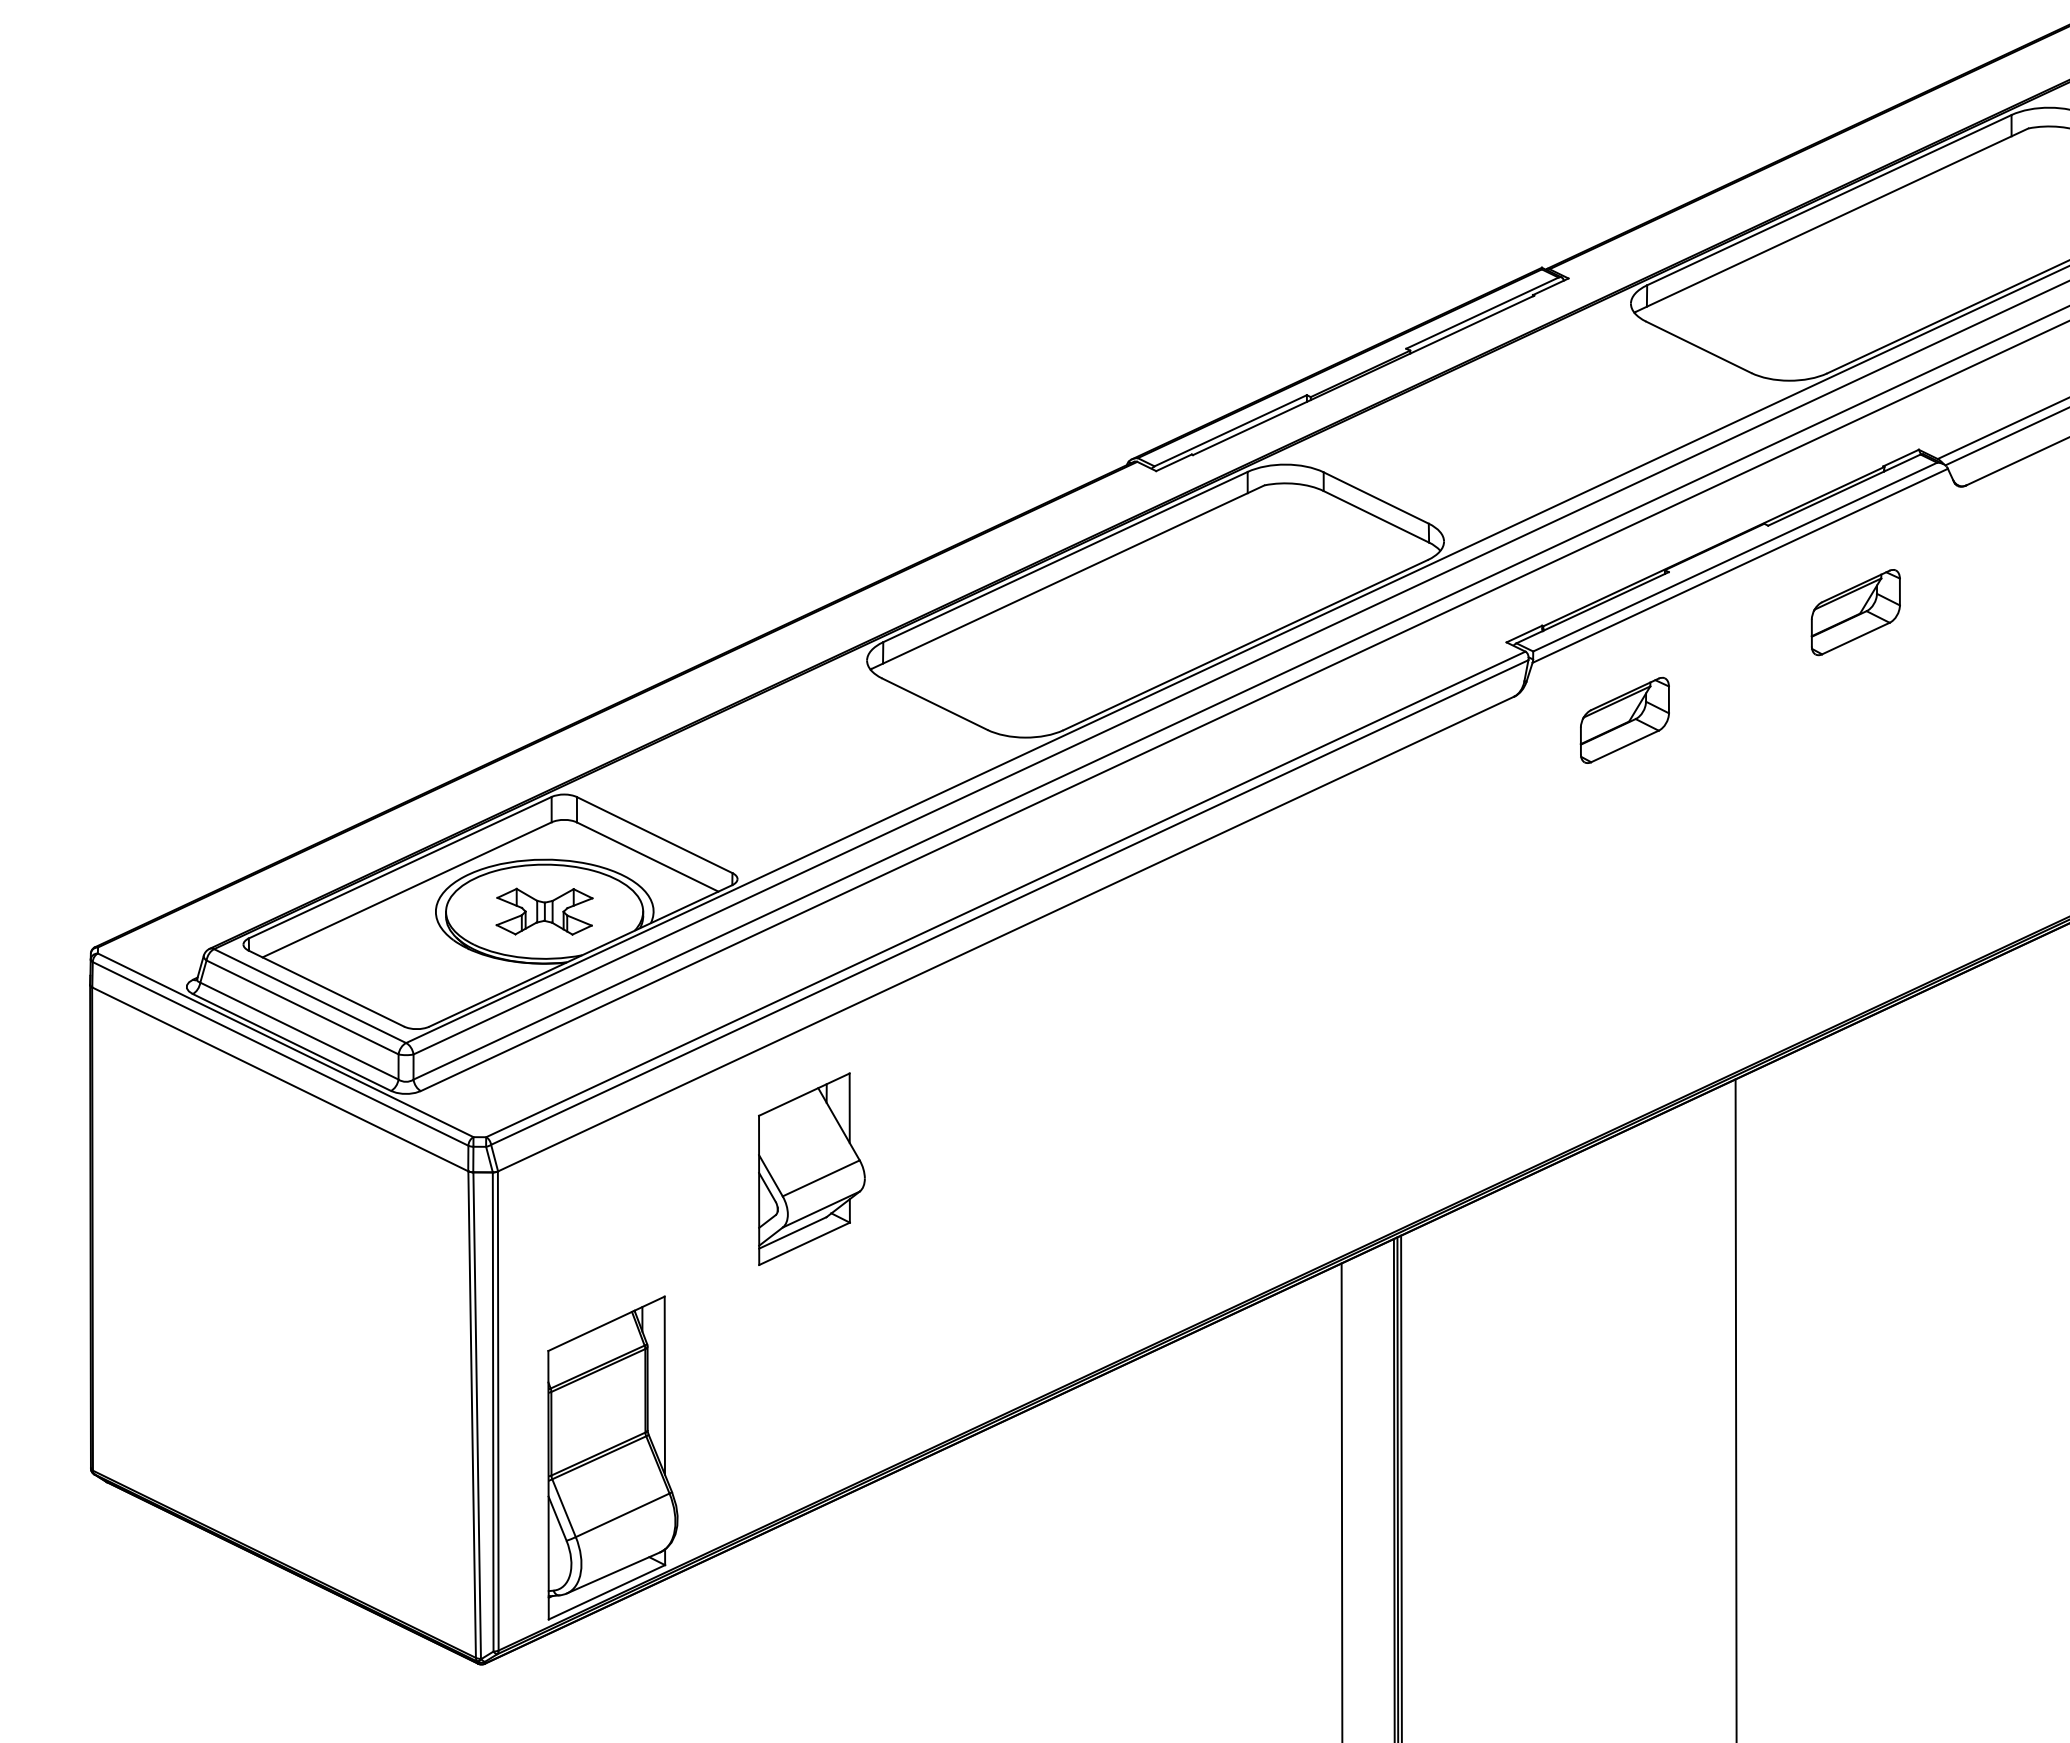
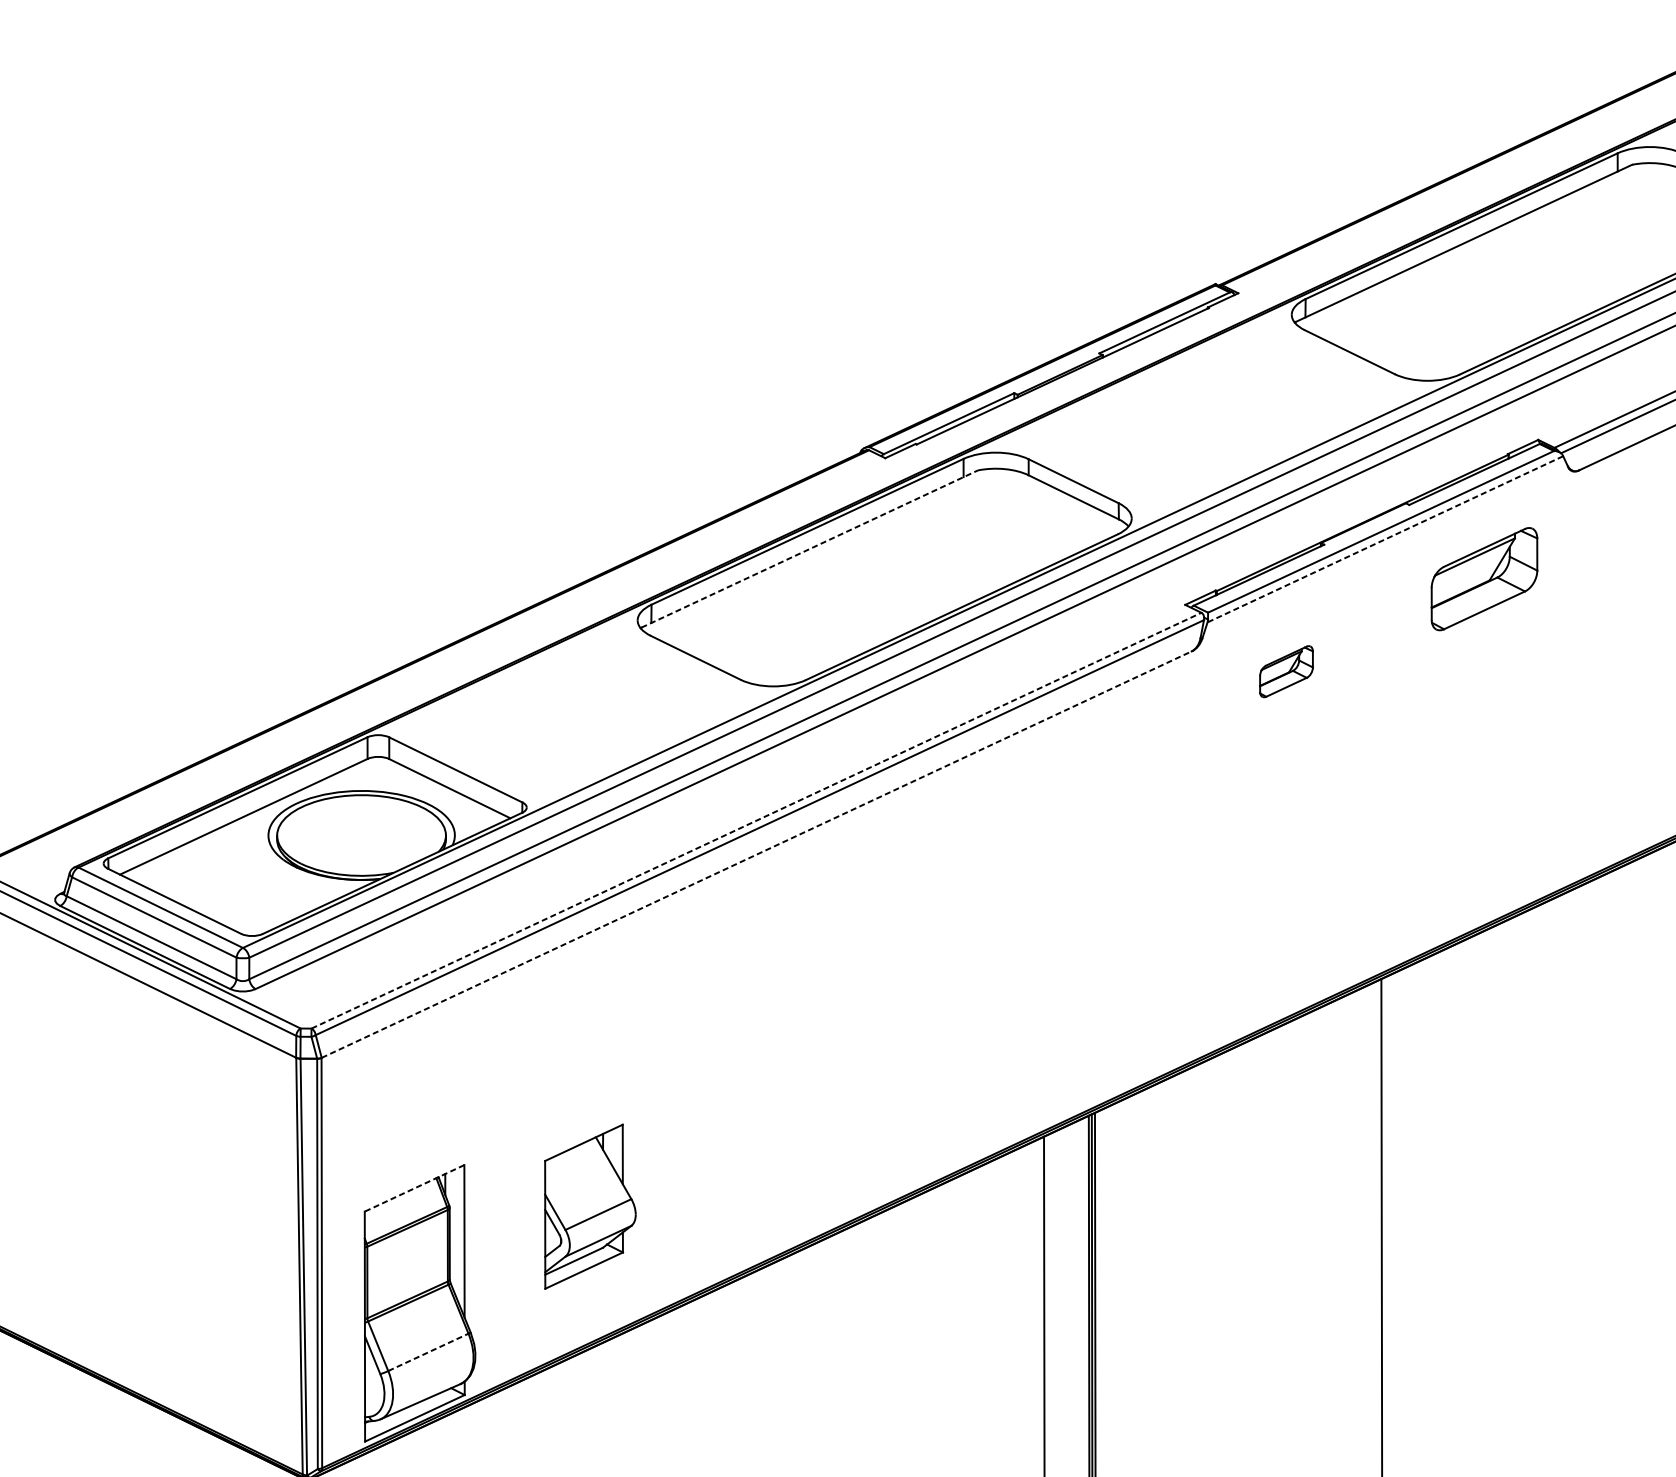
line: (1739, 566) -> (1384, 539), solid -> dashed
line: (1068, 577) -> (810, 549), solid -> dashed
part: (1855, 612) -> (1484, 579), size x1.4
part: (1624, 720) -> (1286, 671), size x0.7
line: (1005, 894) -> (756, 820), solid -> dashed
part: (544, 911) -> (361, 835), removed
line: (1006, 934) -> (757, 855), solid -> dashed
part: (811, 1168) -> (590, 1206), moved
line: (606, 1324) -> (414, 1188), solid -> dashed
line: (622, 1515) -> (428, 1352), solid -> dashed

